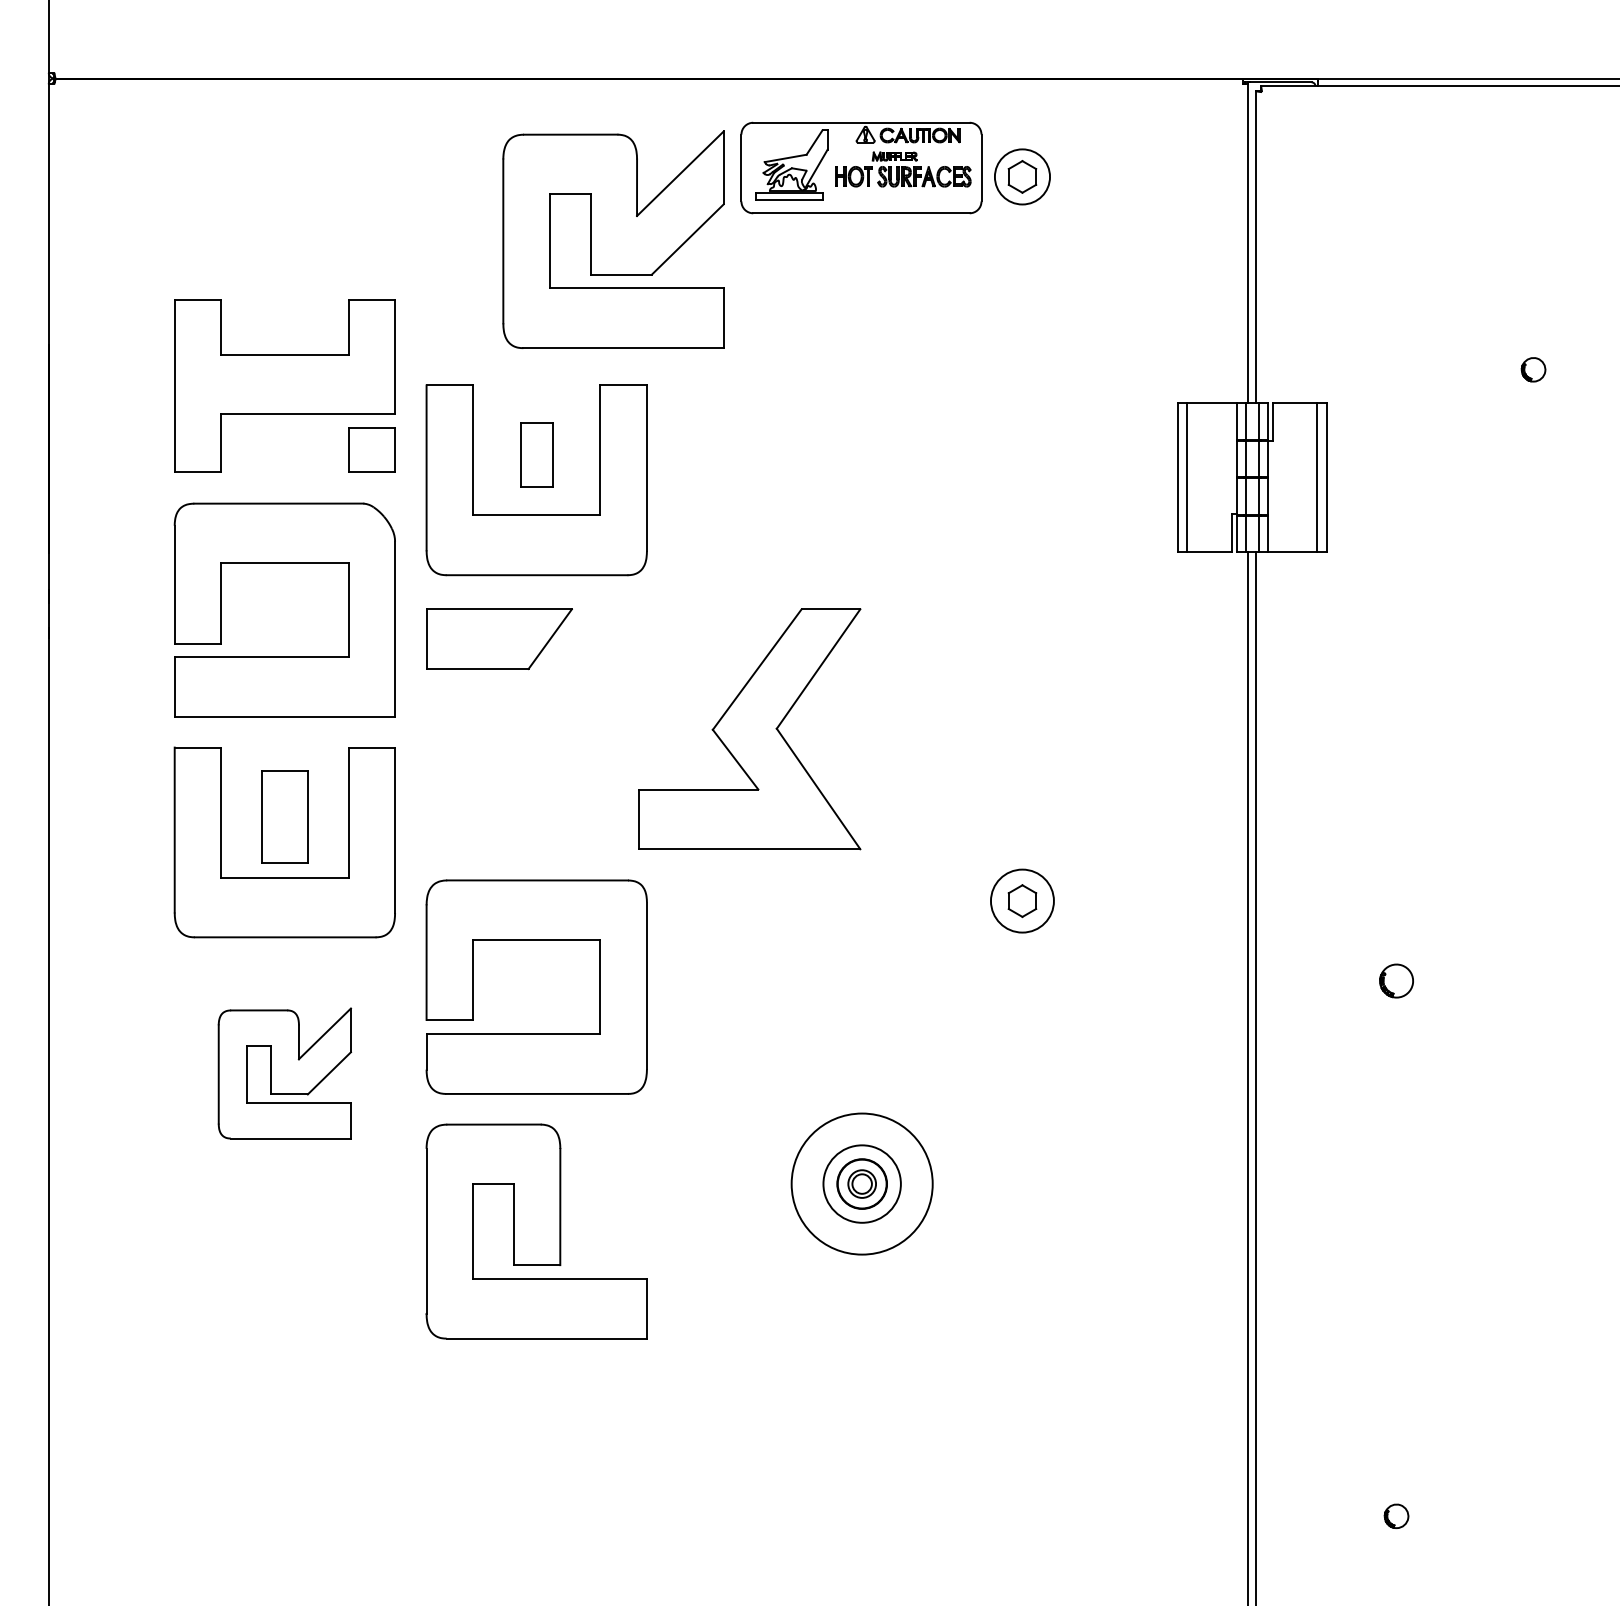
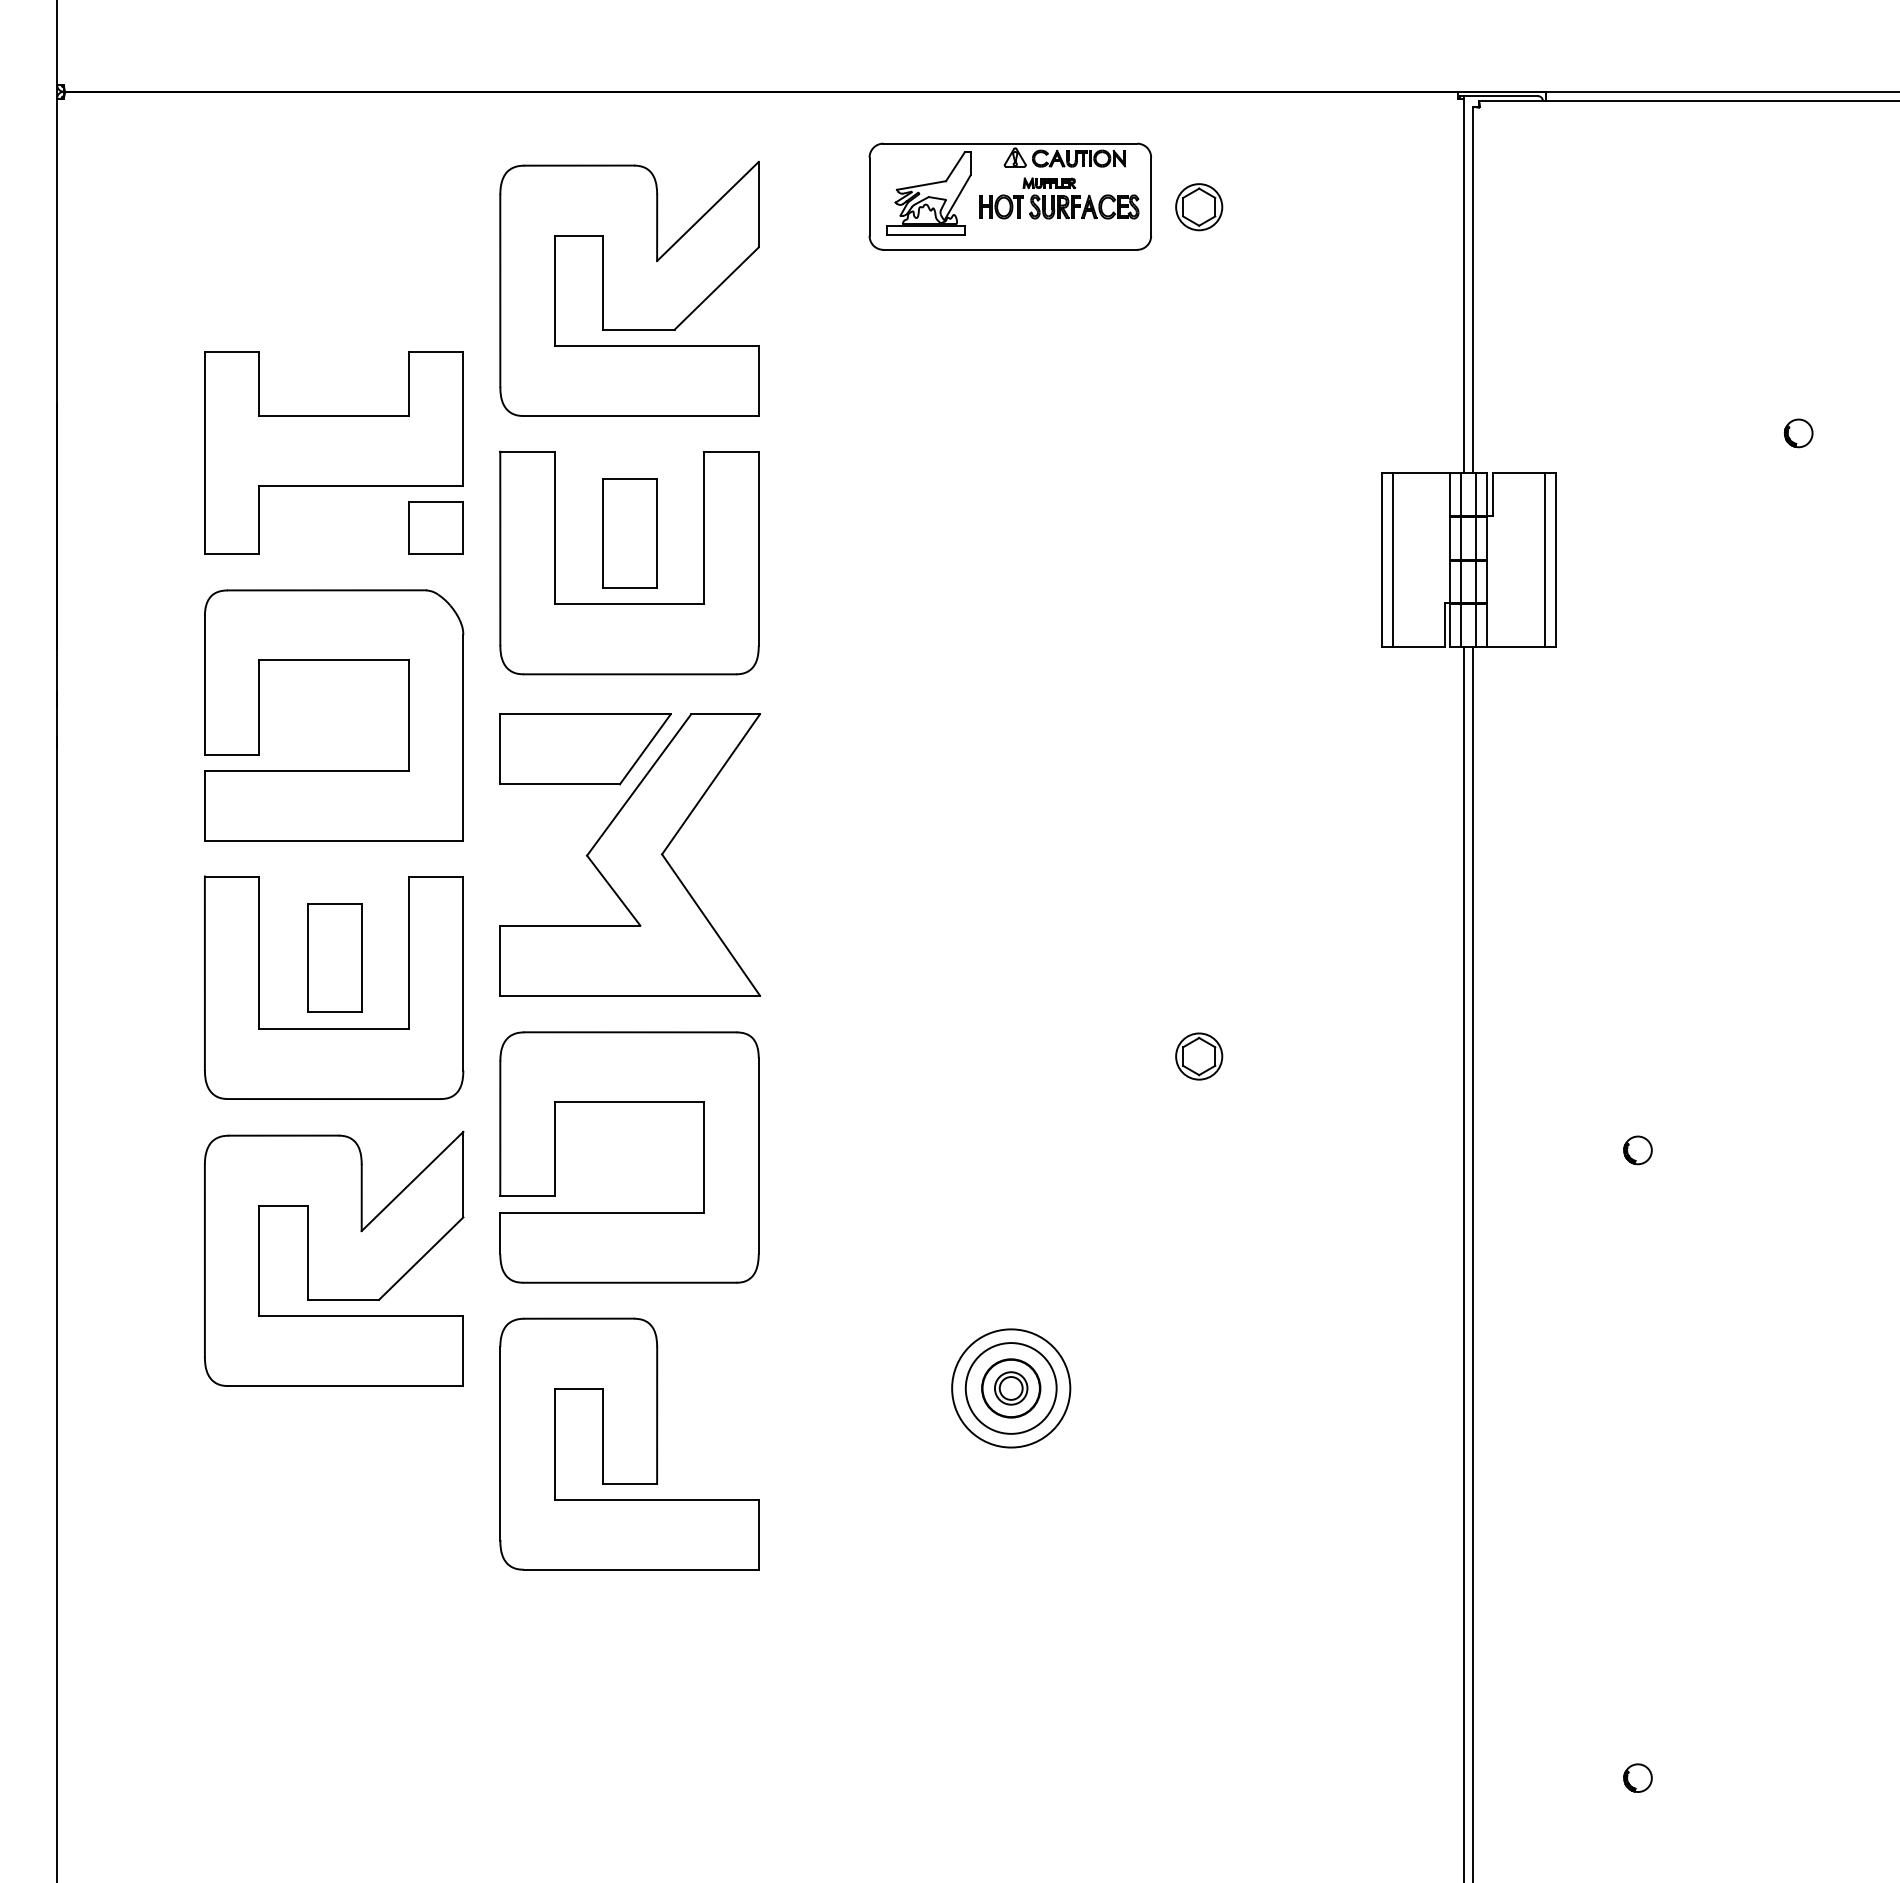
circle: (1022, 177) -> (1199, 207), size x0.71
part: (613, 239) -> (629, 288), moved
part: (536, 455) -> (629, 533), size x1.43
part: (749, 728) -> (630, 854), moved
circle: (1022, 901) -> (1199, 1056), size x0.62
part: (1396, 981) -> (1637, 1150), size x0.71
part: (284, 1073) -> (333, 1258), size x1.67
circle: (862, 1184) -> (1011, 1388), size x0.71

